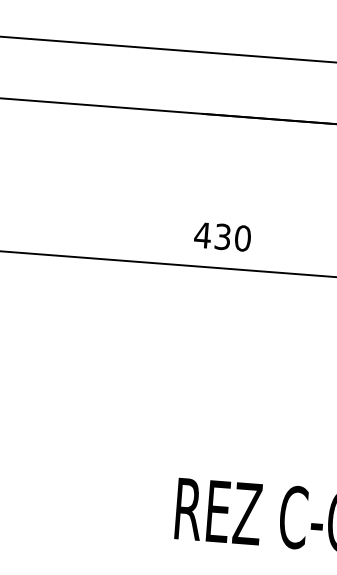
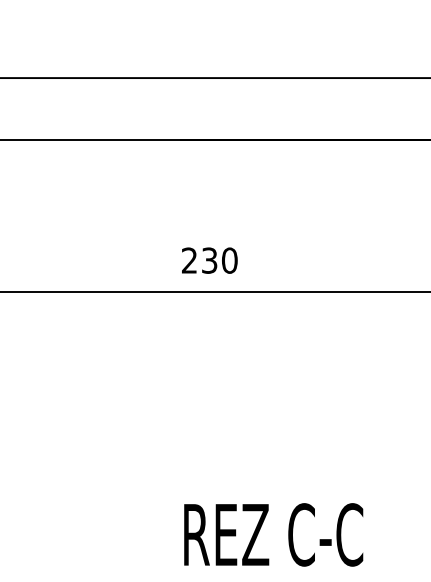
text: (202, 235) -> (189, 260), 430 -> 230

